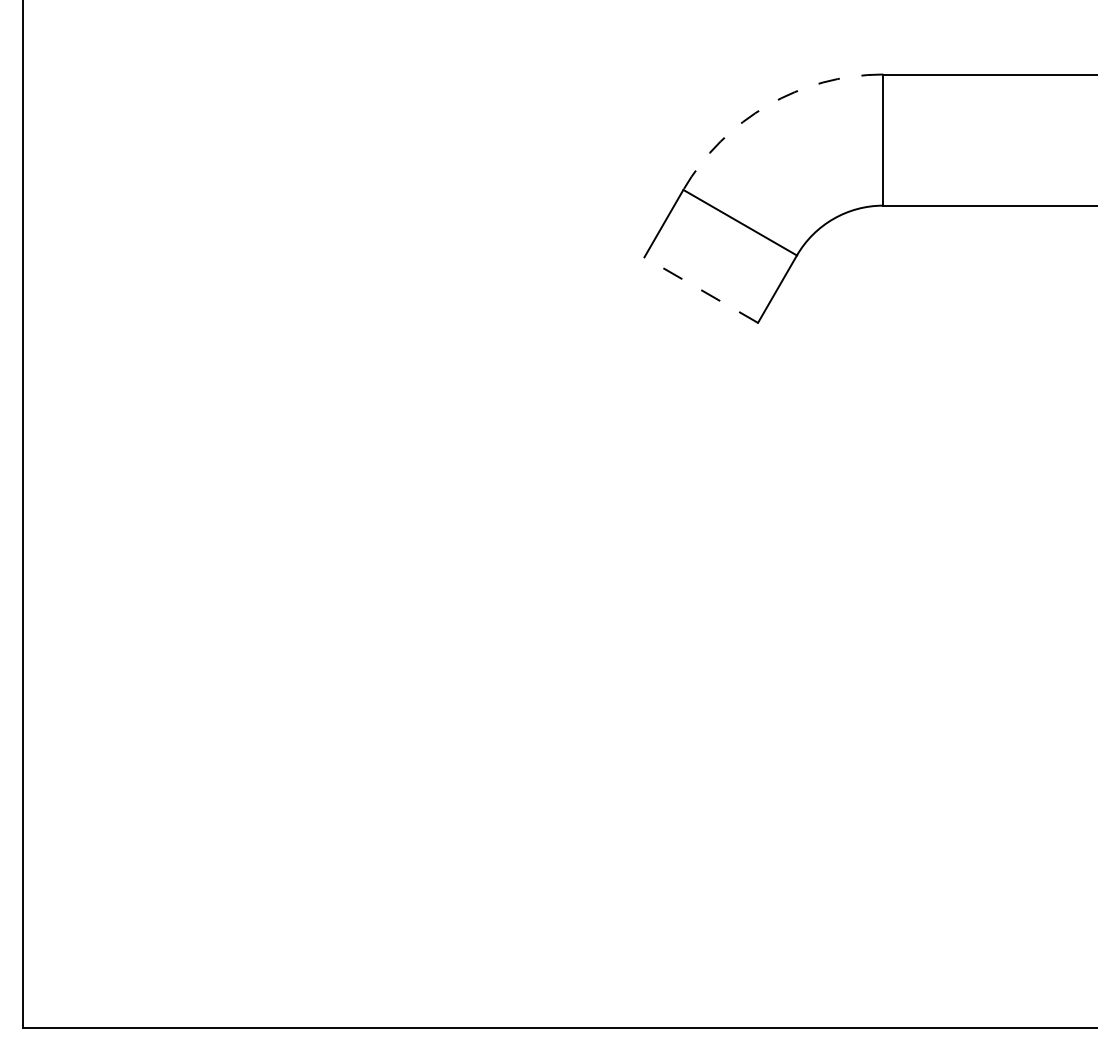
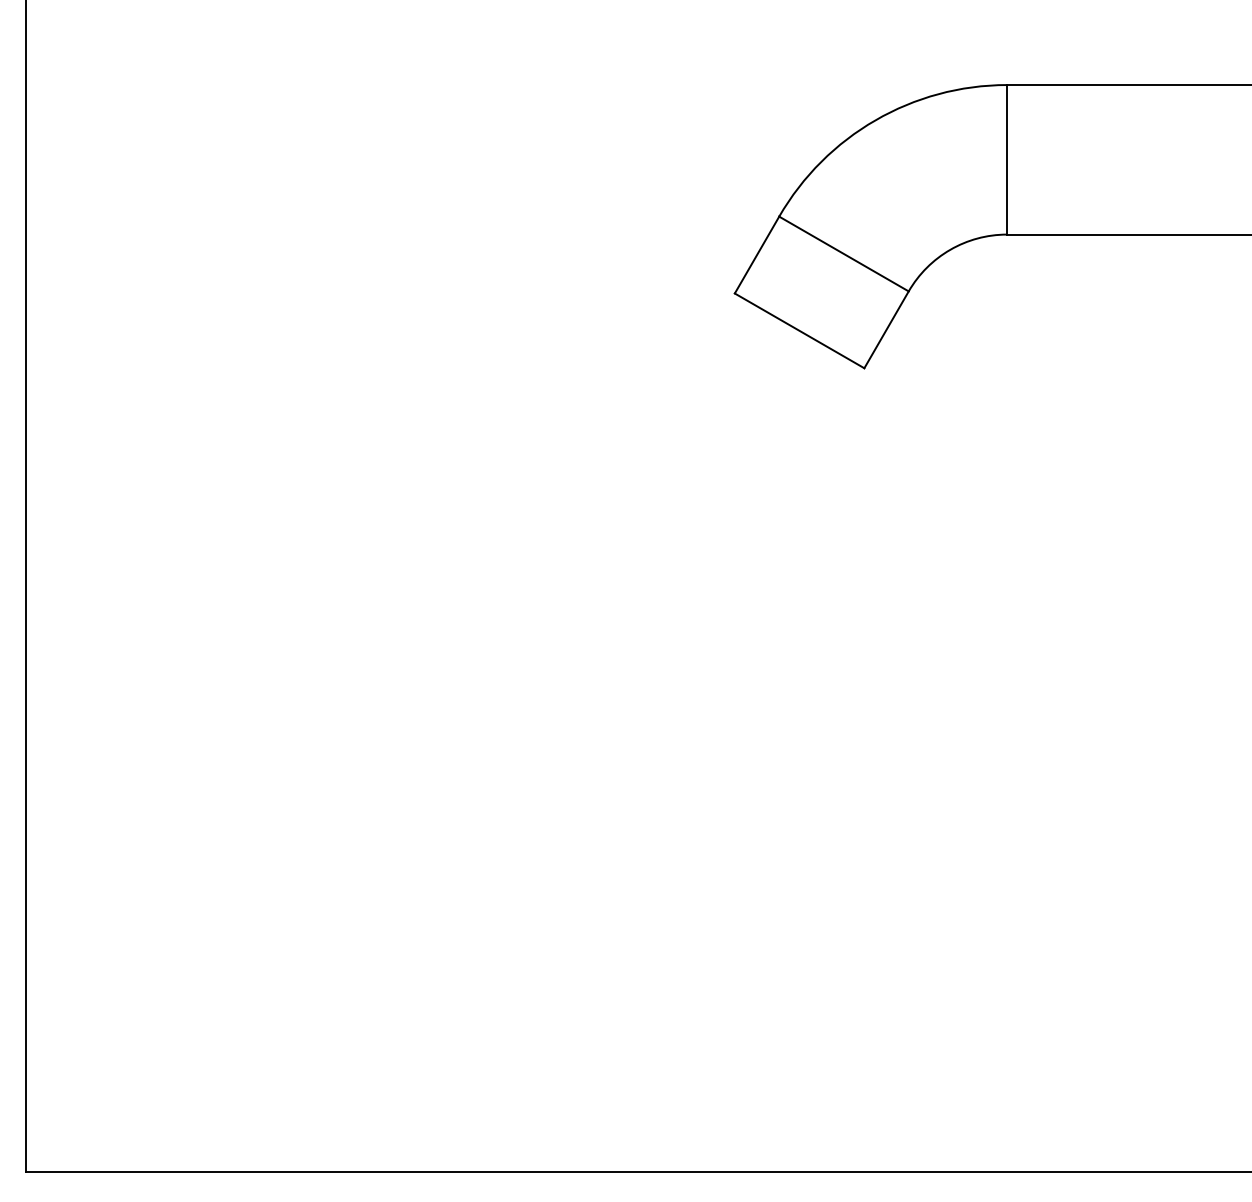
arc: (767, 105) -> (875, 120), dashed -> solid
line: (701, 289) -> (799, 330), dashed -> solid

